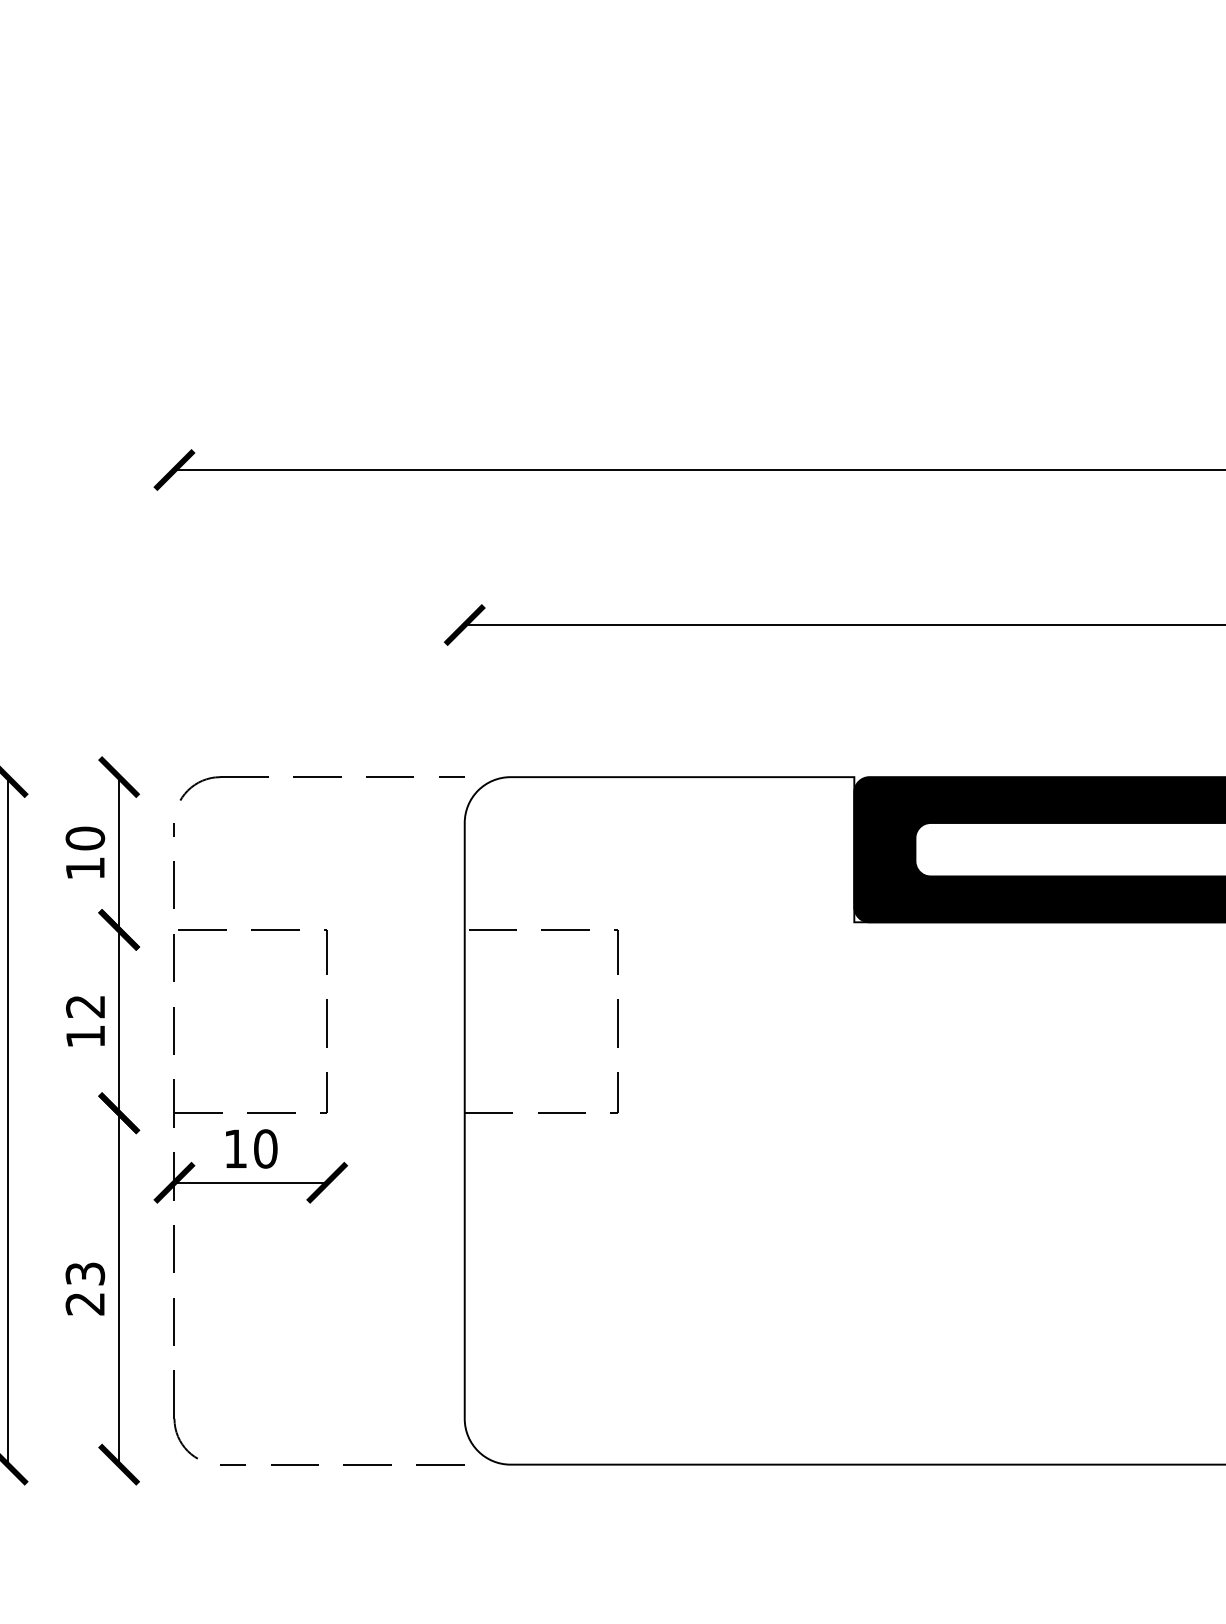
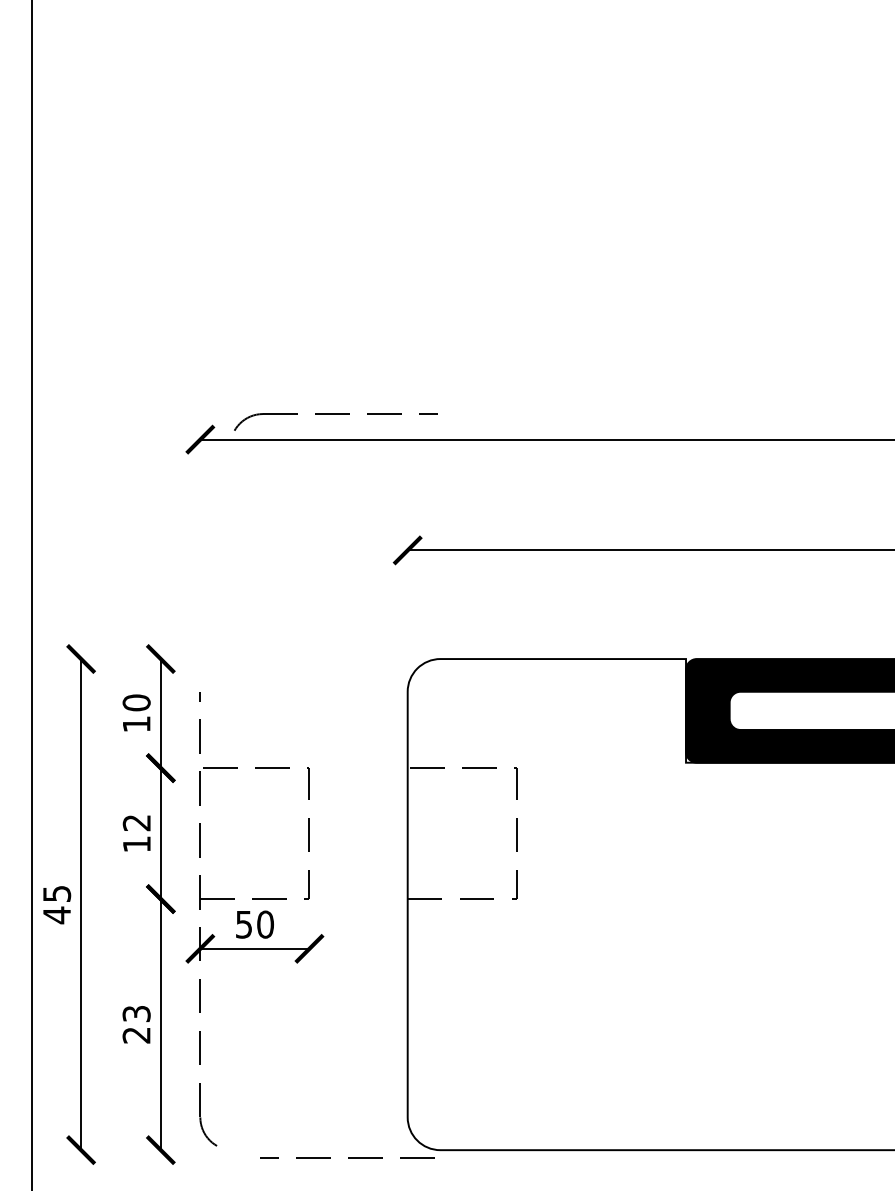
part: (321, 777) -> (335, 414), moved
text: (234, 1148) -> (243, 924), 10 -> 50
line: (344, 1463) -> (348, 1157), moved

